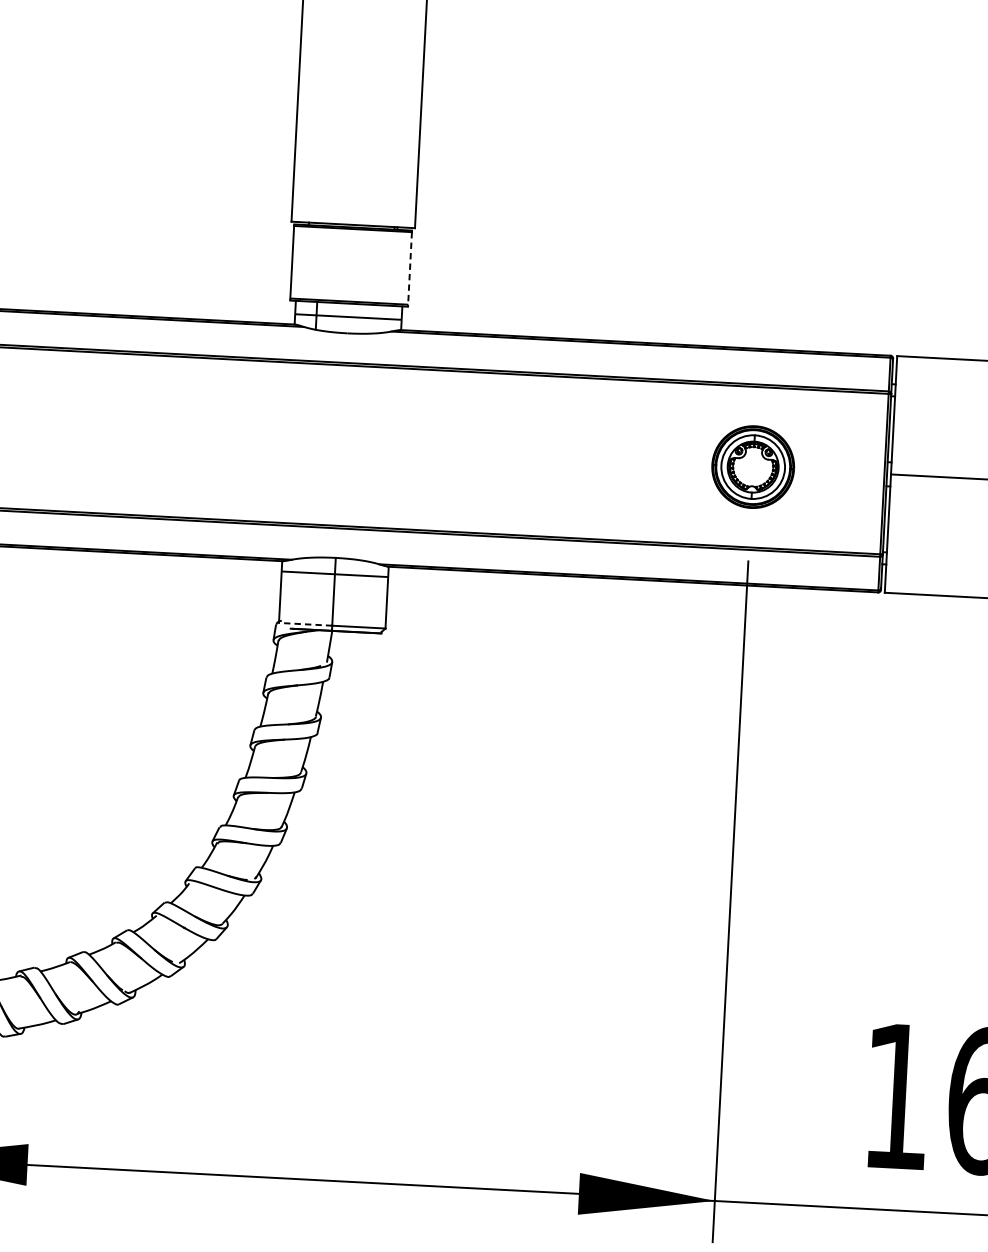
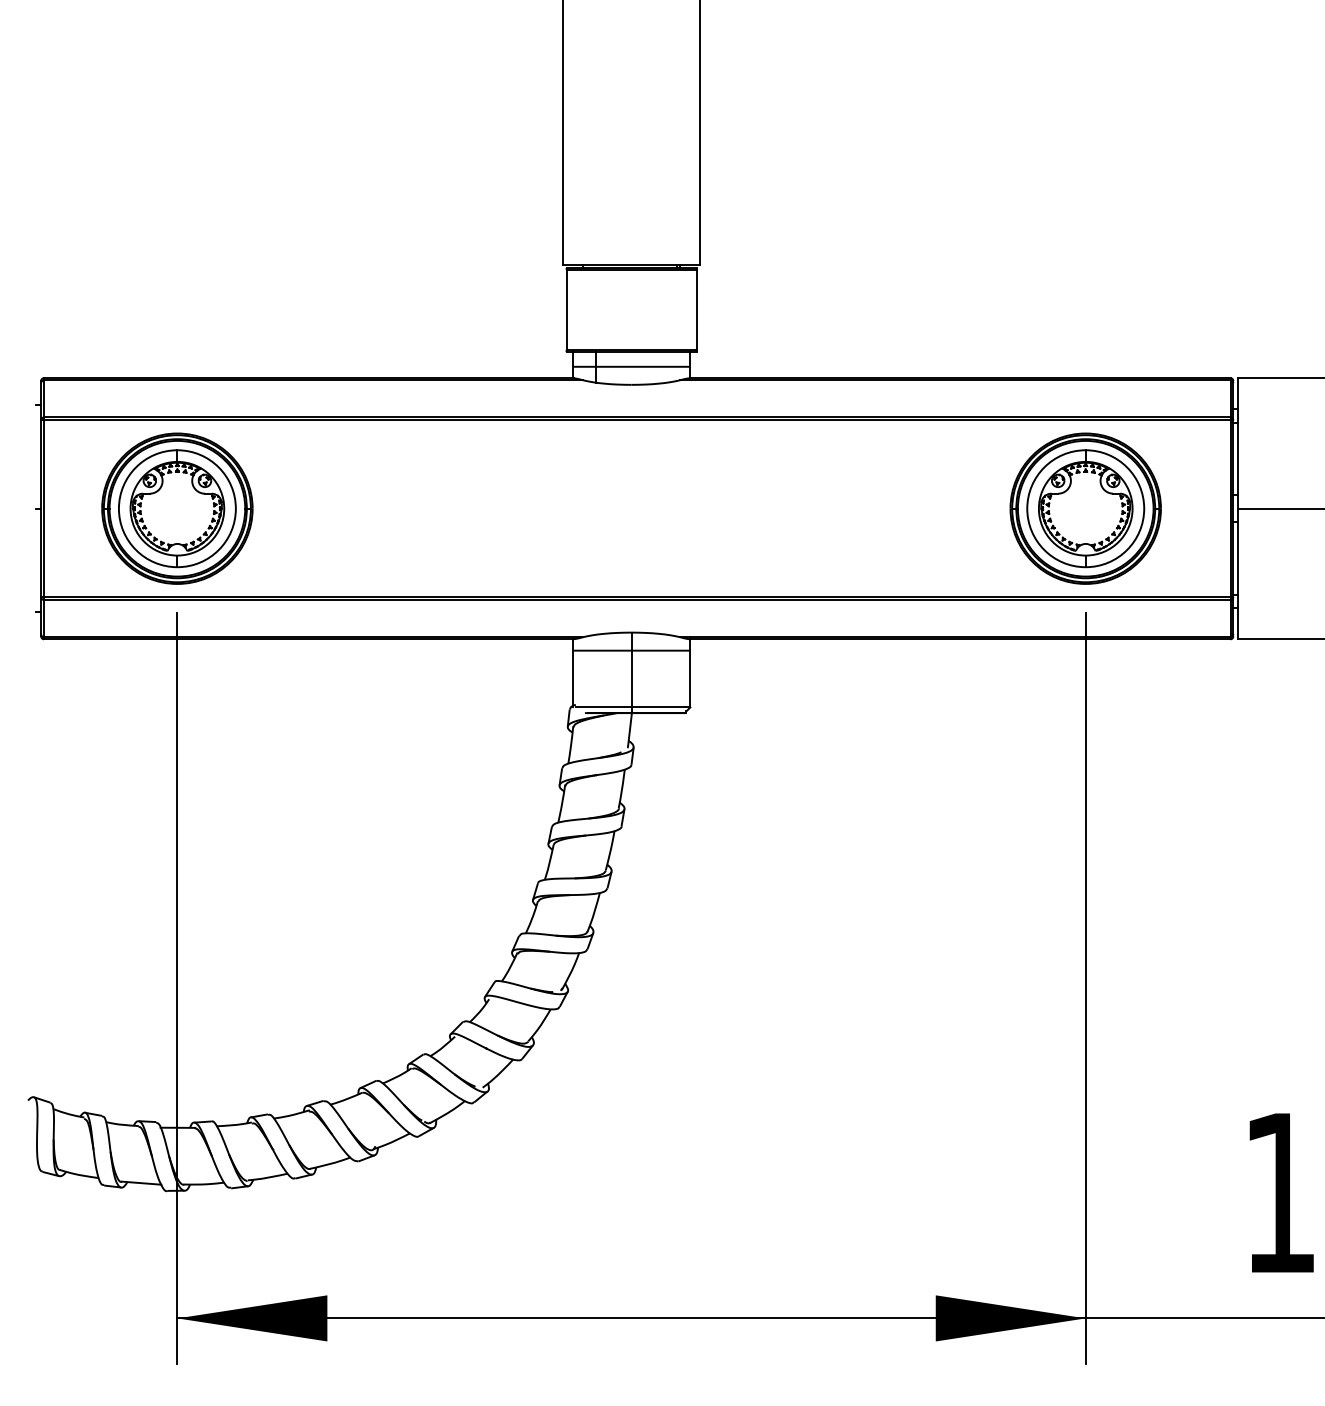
line: (409, 269) -> (696, 310), dashed -> solid
part: (753, 466) -> (1085, 508), size x1.67
line: (306, 624) -> (603, 707), dashed -> solid

